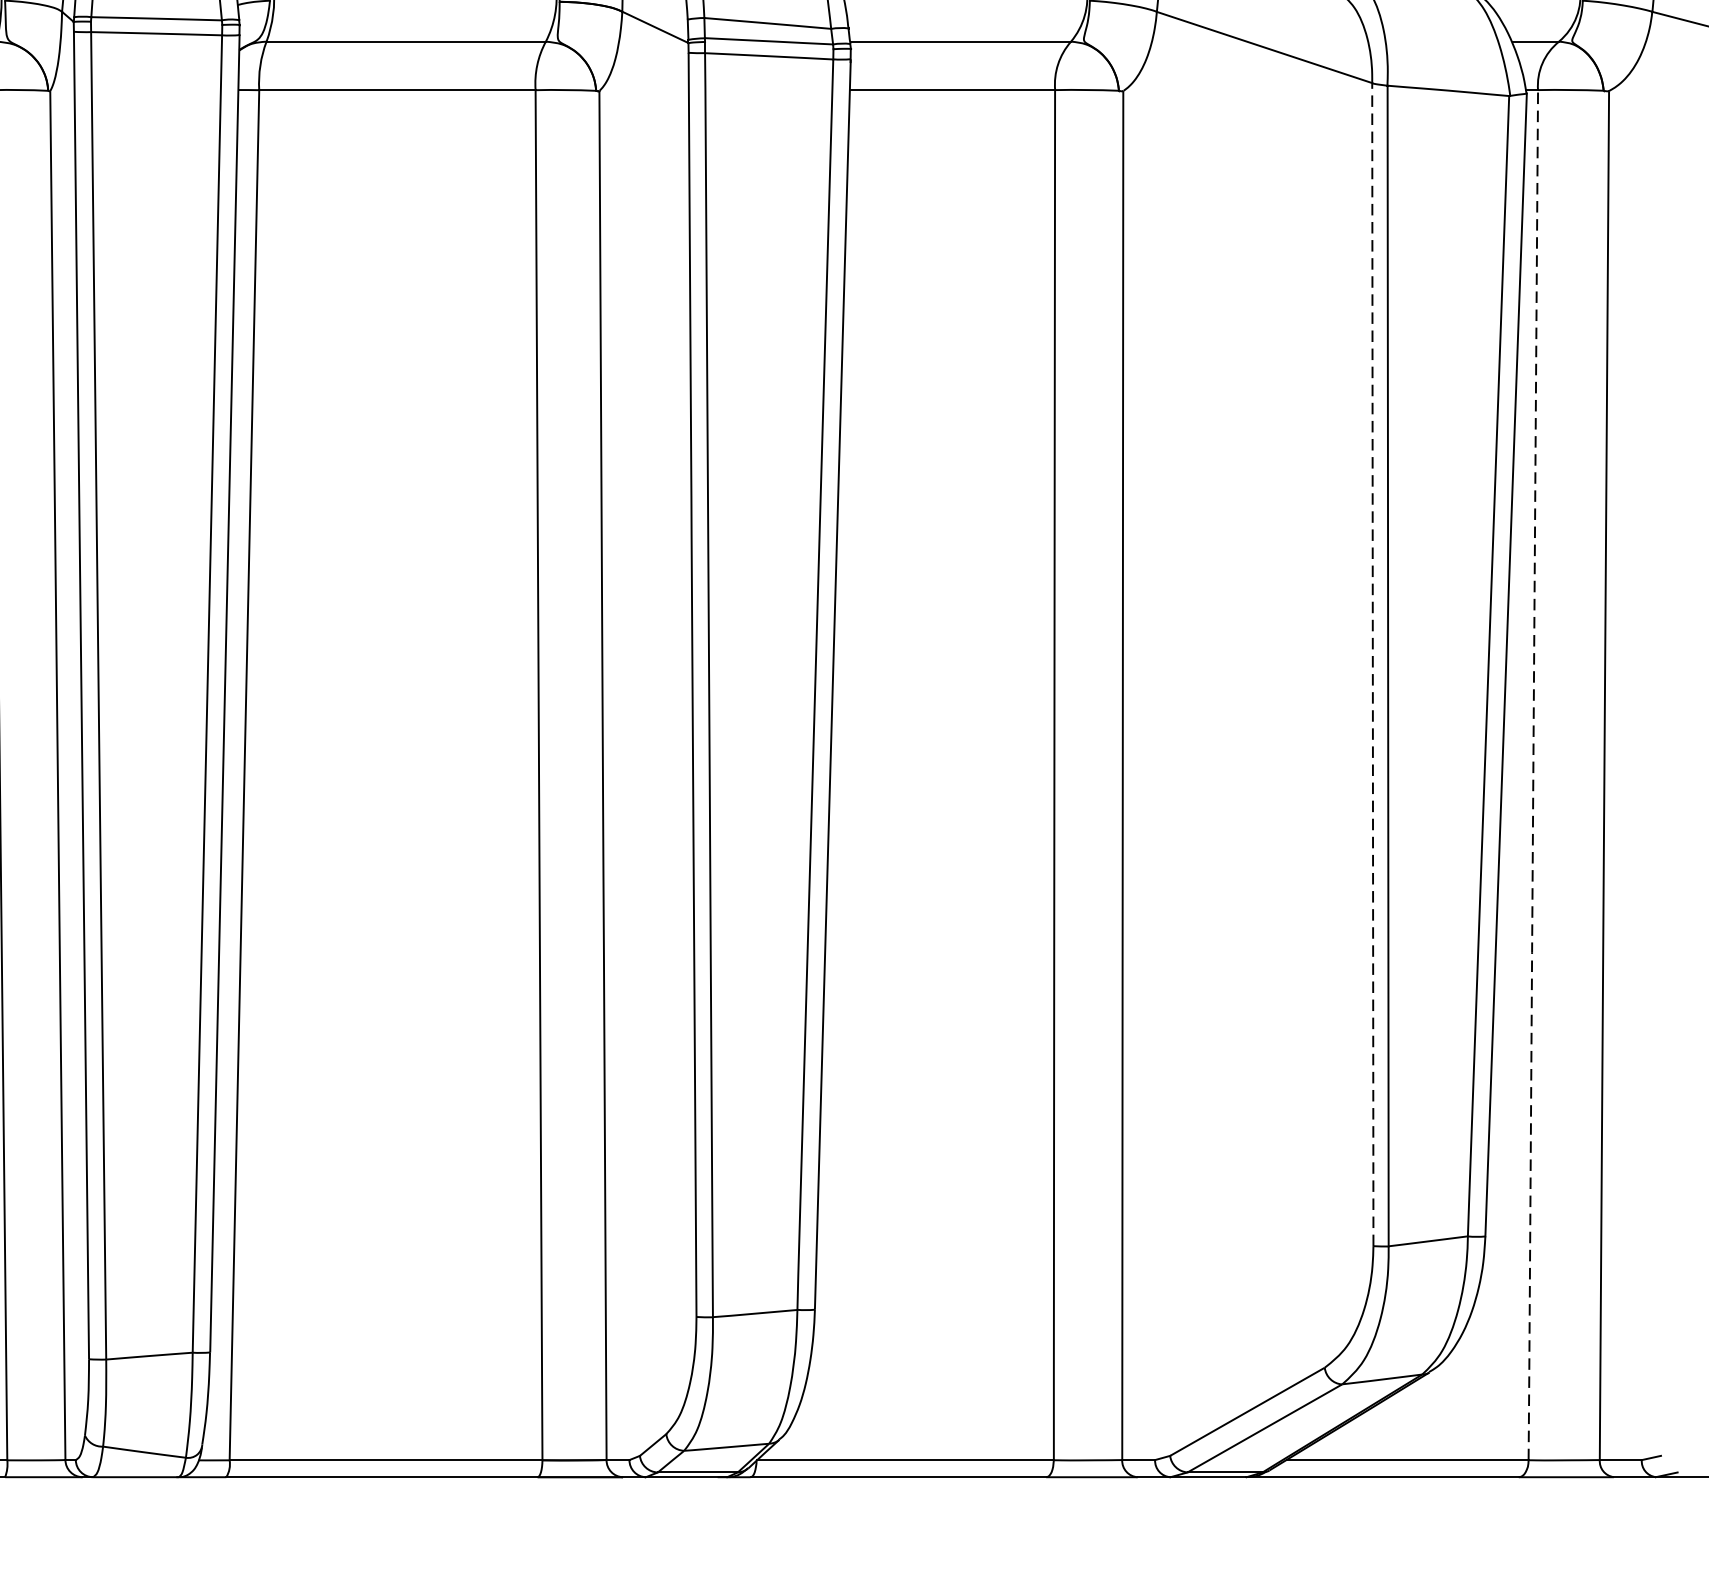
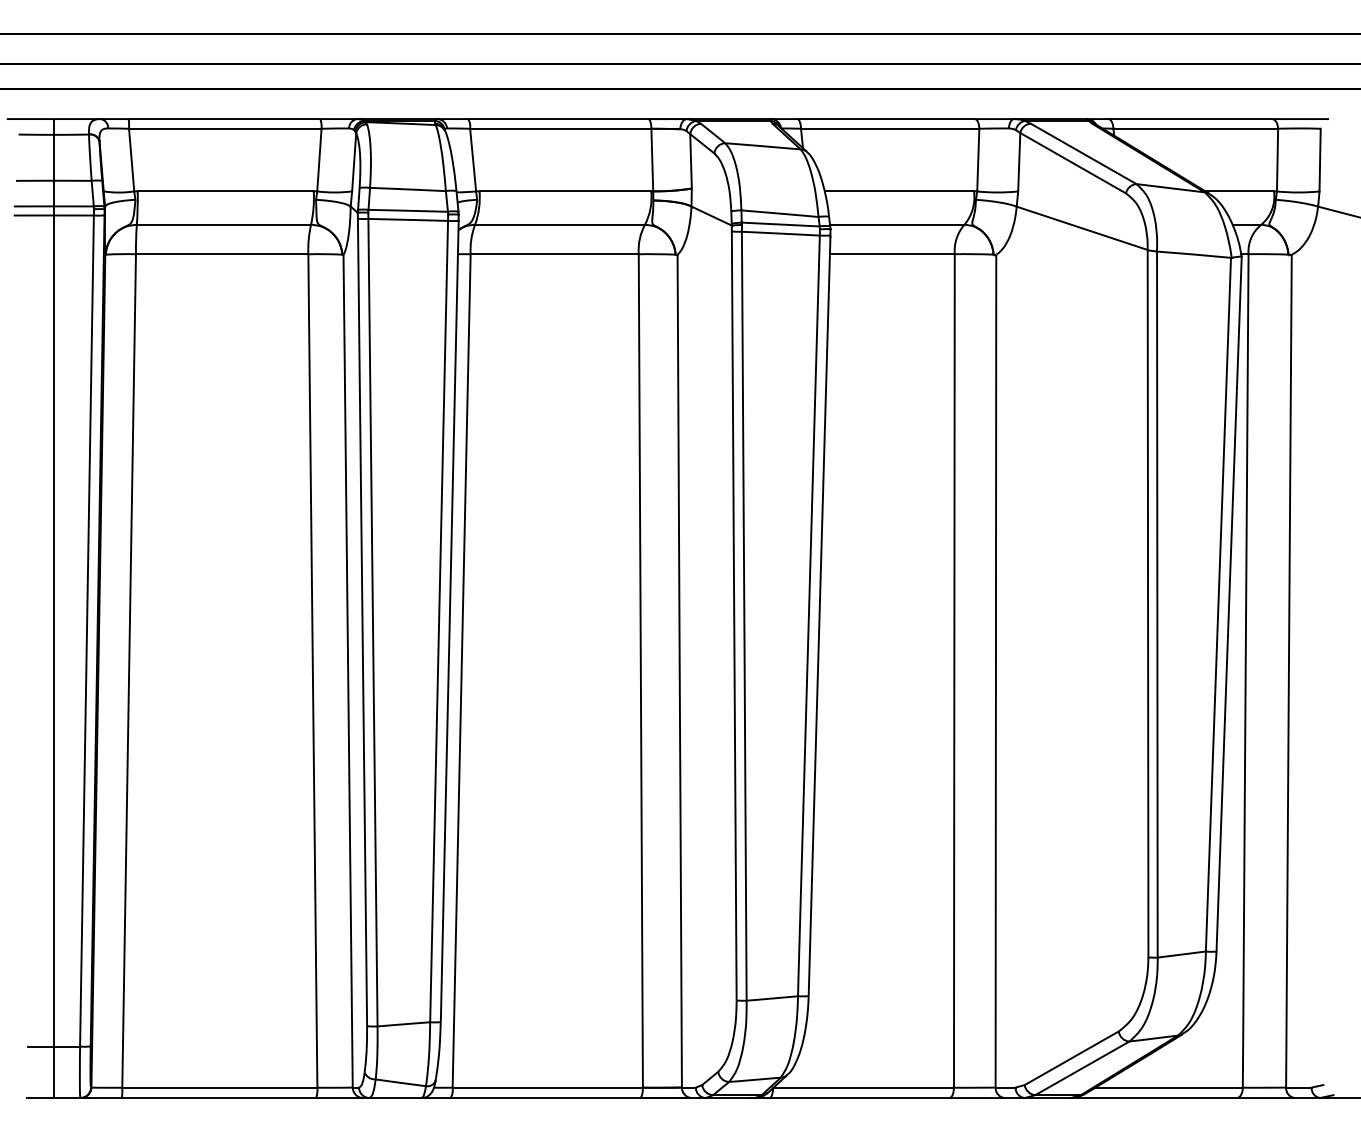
line: (1373, 664) -> (1148, 603), dashed -> solid
line: (1533, 777) -> (1245, 672), dashed -> solid

